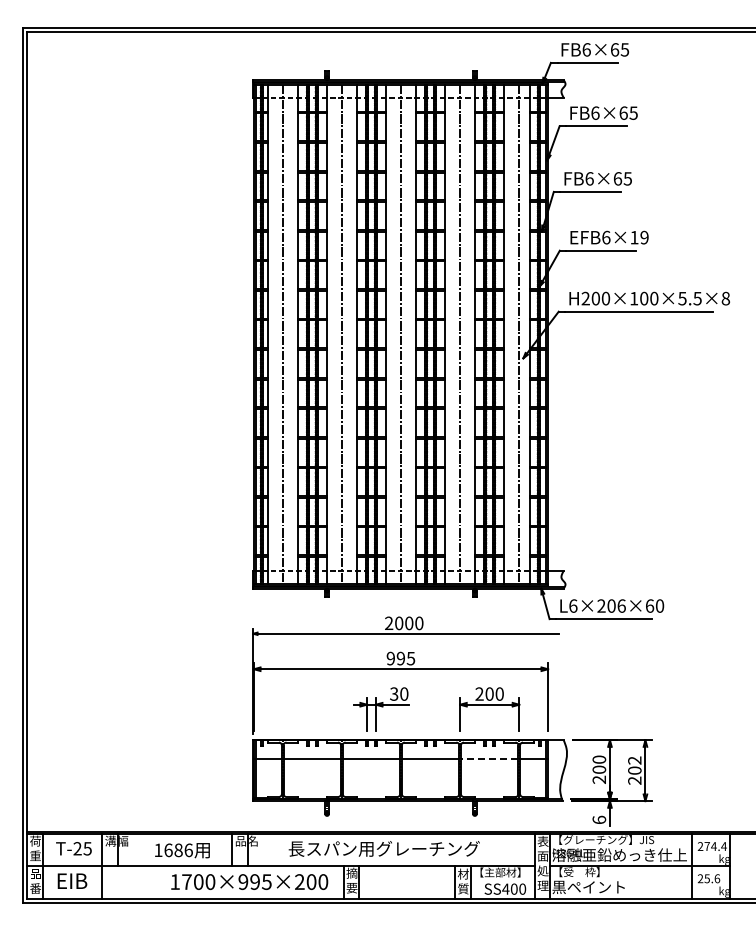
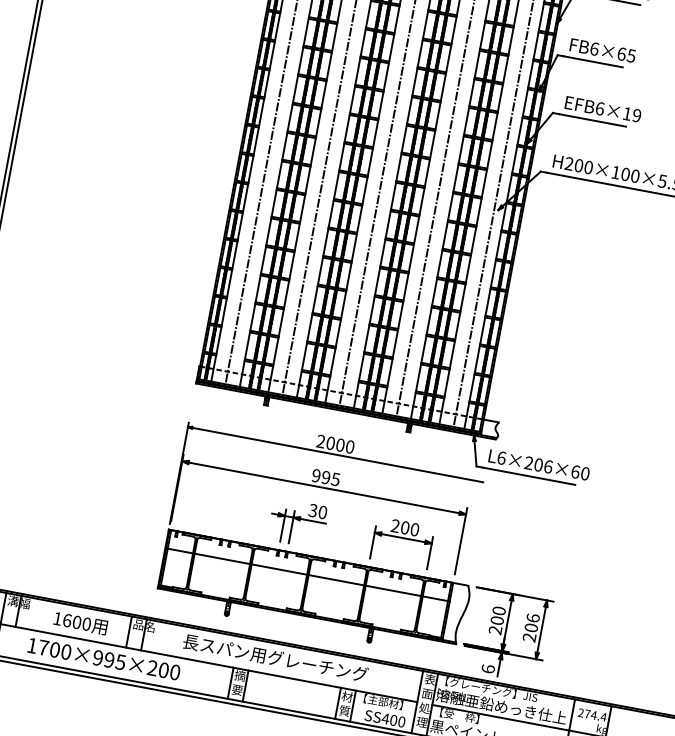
line: (489, 759) -> (393, 590), dashed -> solid
text: (634, 760) -> (532, 618), 202 -> 206
text: (183, 849) -> (81, 622), 1686 -> 1600
text: (249, 881) -> (104, 658), moved

